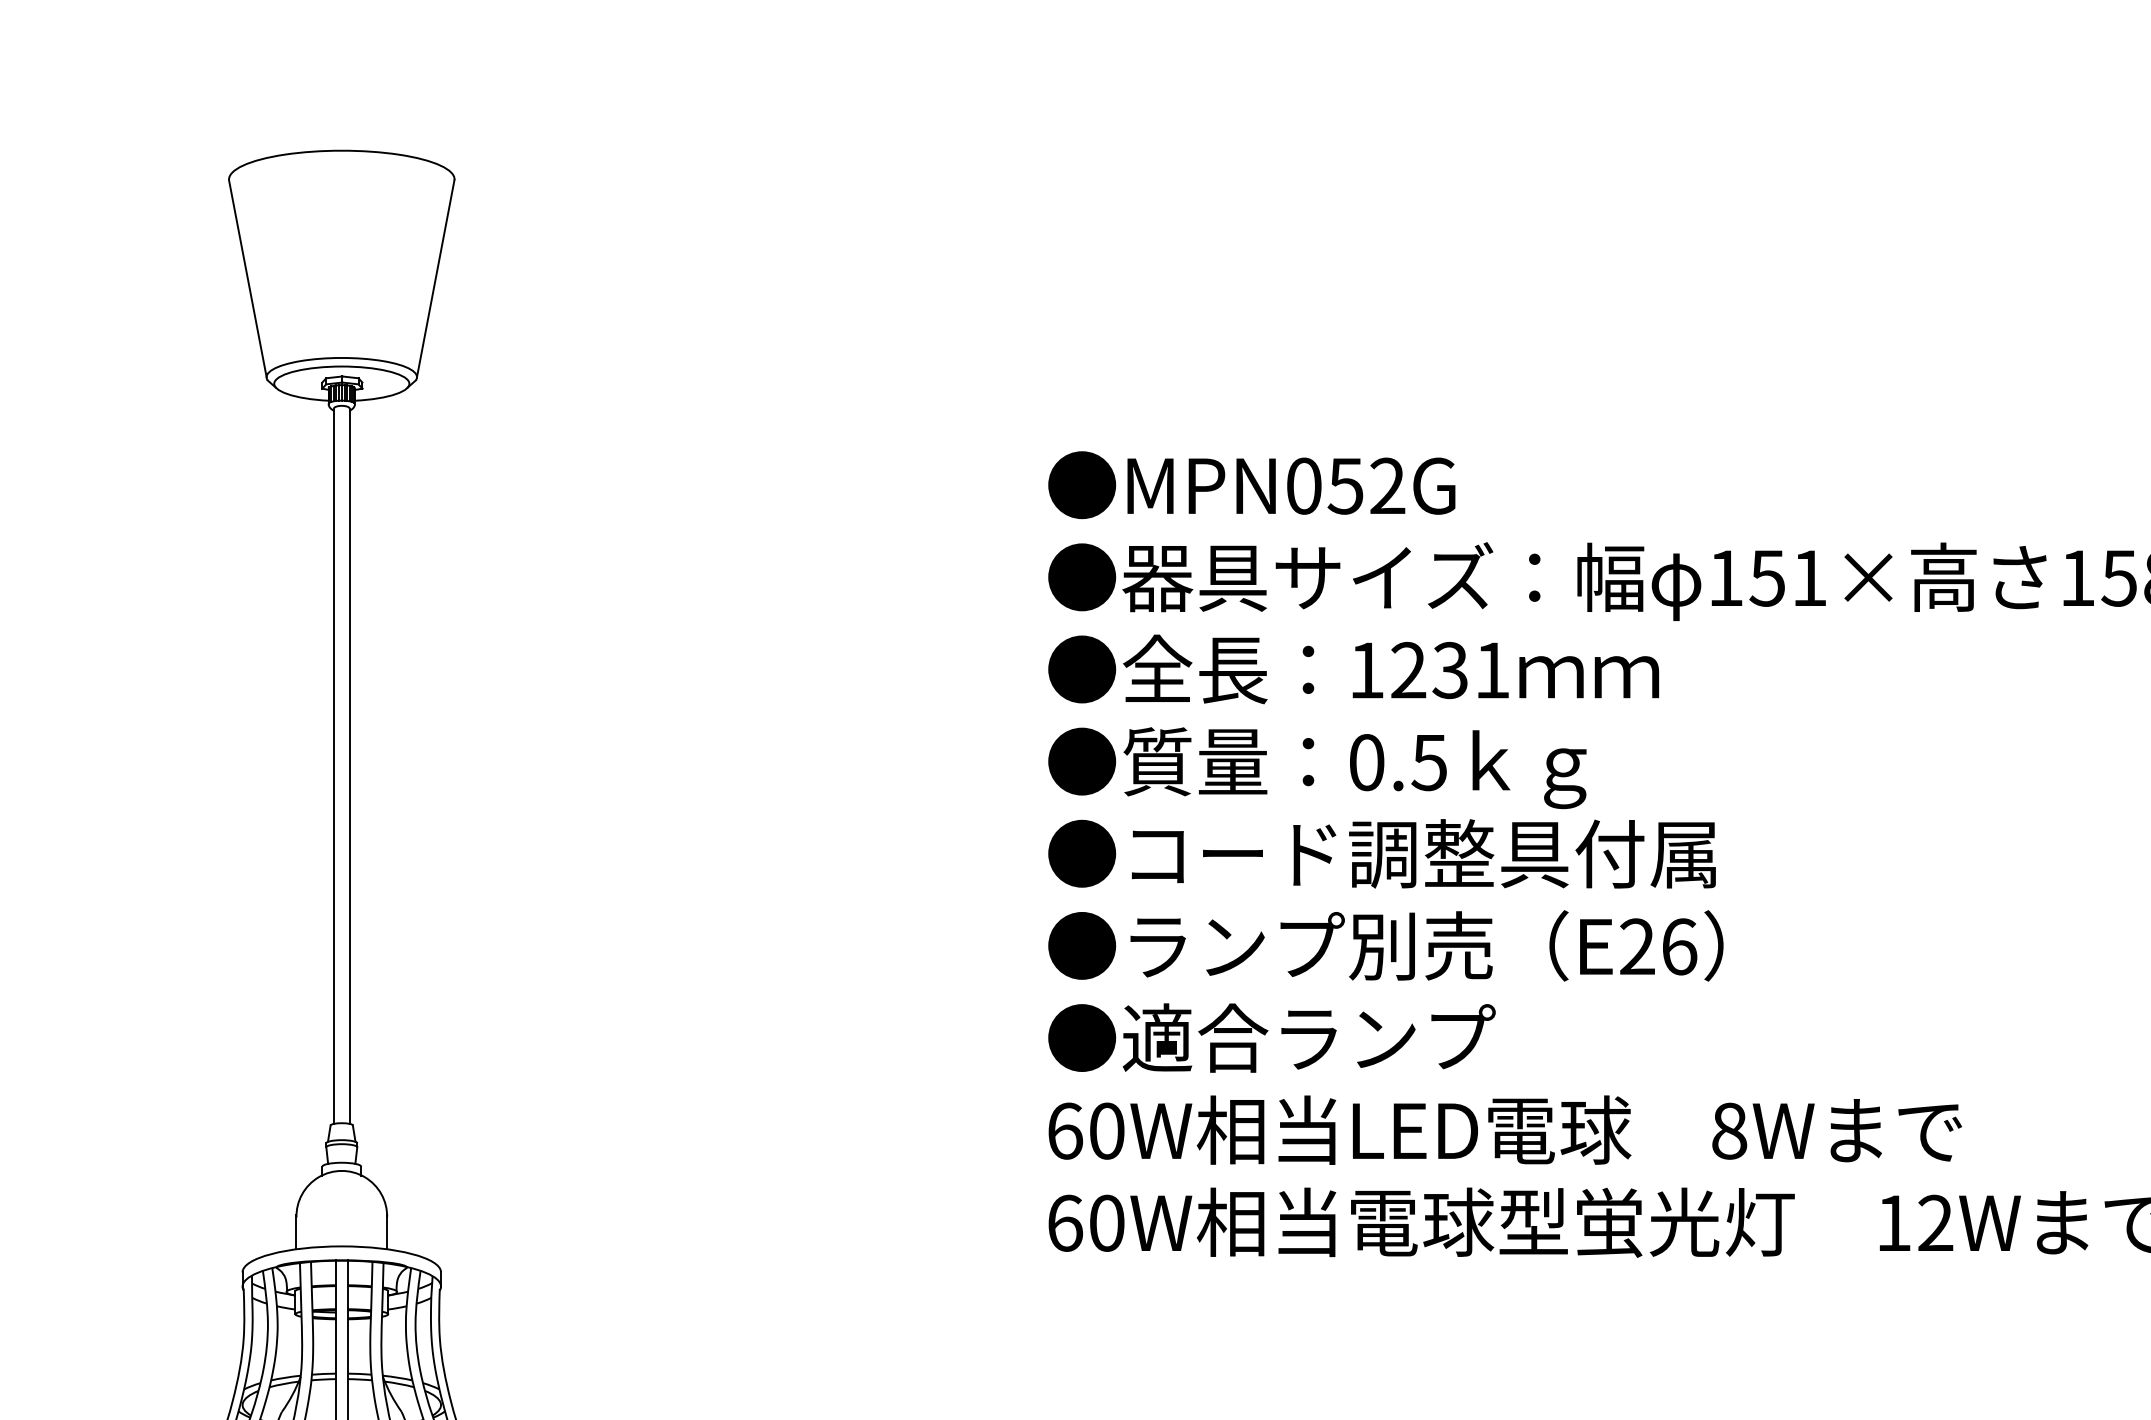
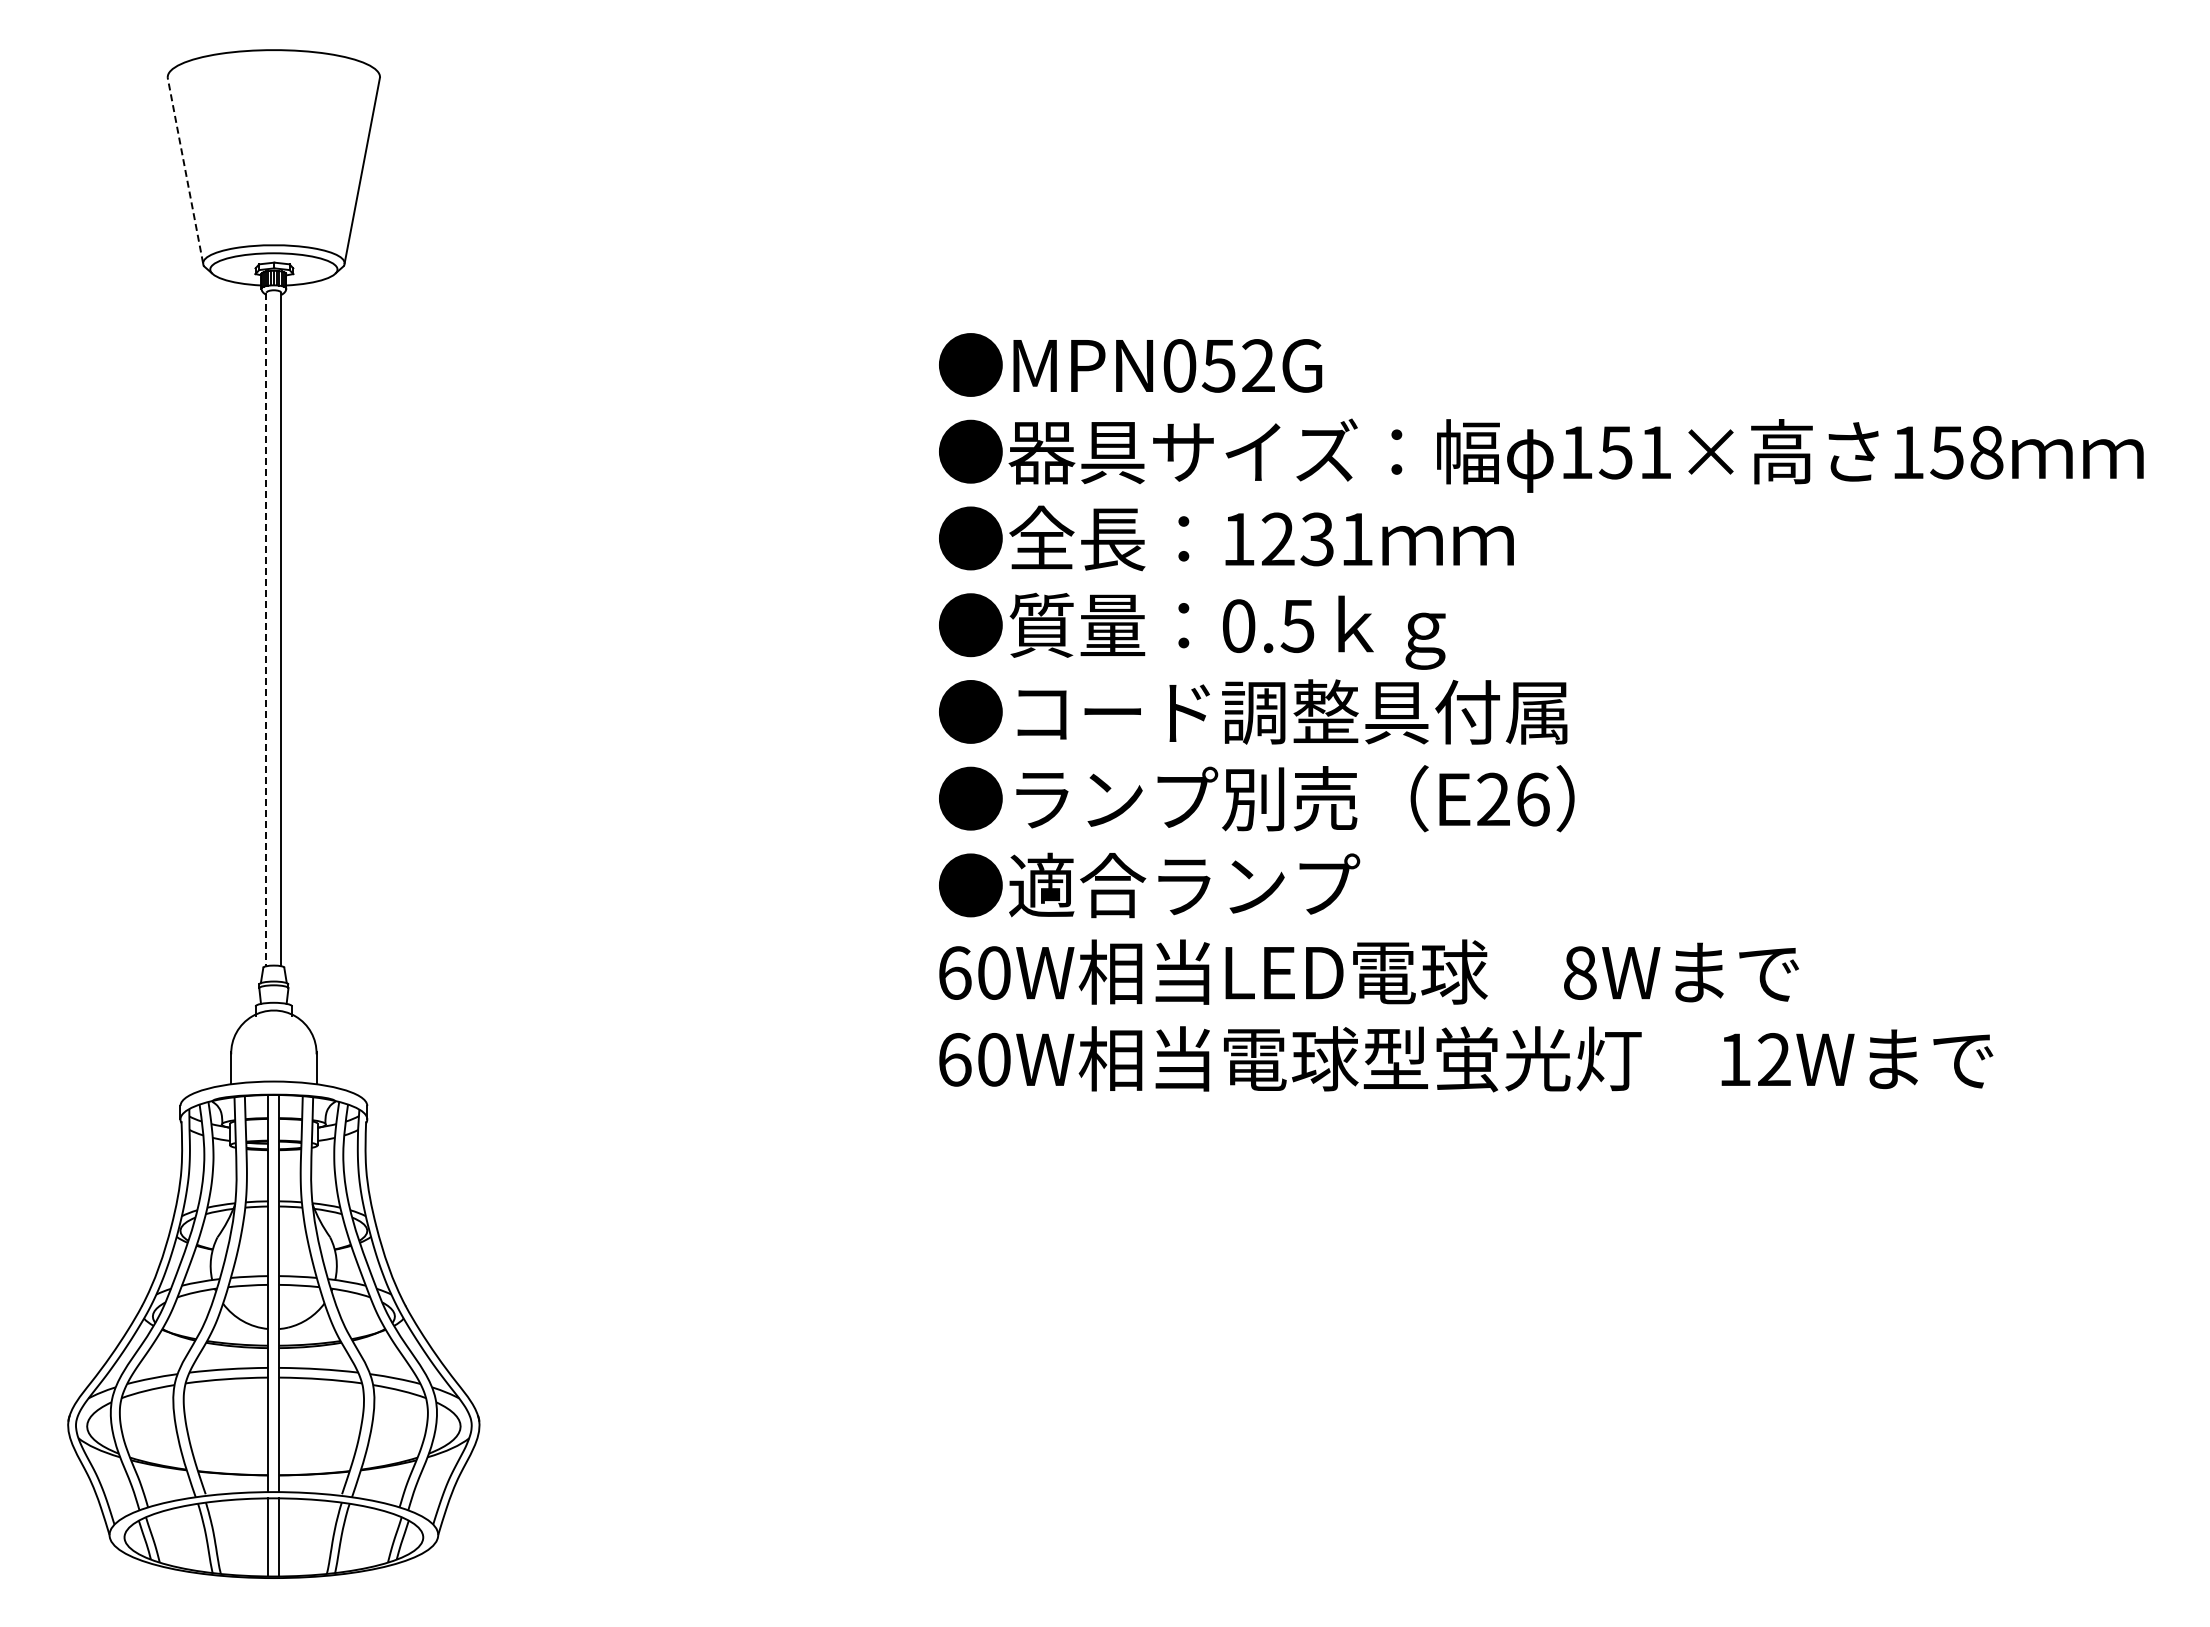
line: (247, 278) -> (185, 170), solid -> dashed
line: (333, 766) -> (266, 629), solid -> dashed

